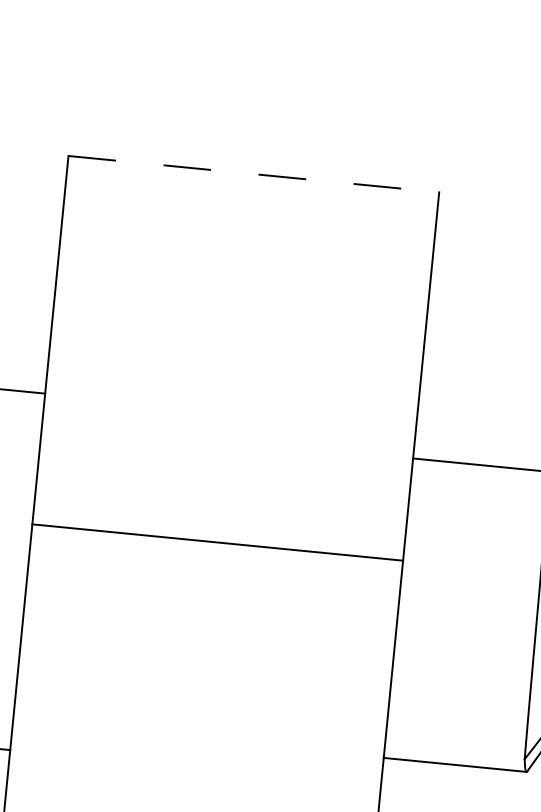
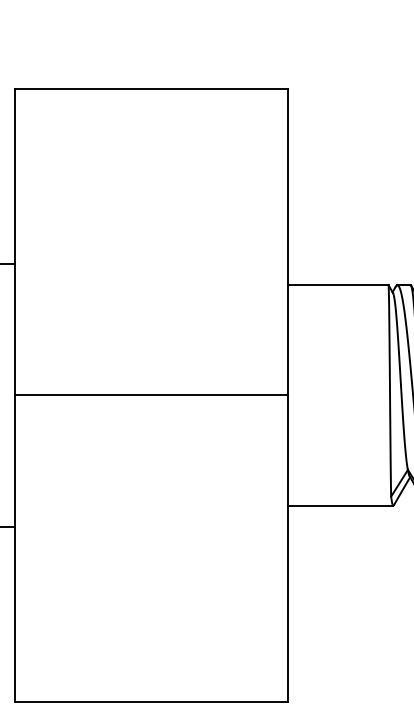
line: (253, 174) -> (151, 89), dashed -> solid
line: (217, 542) -> (151, 395), moved

